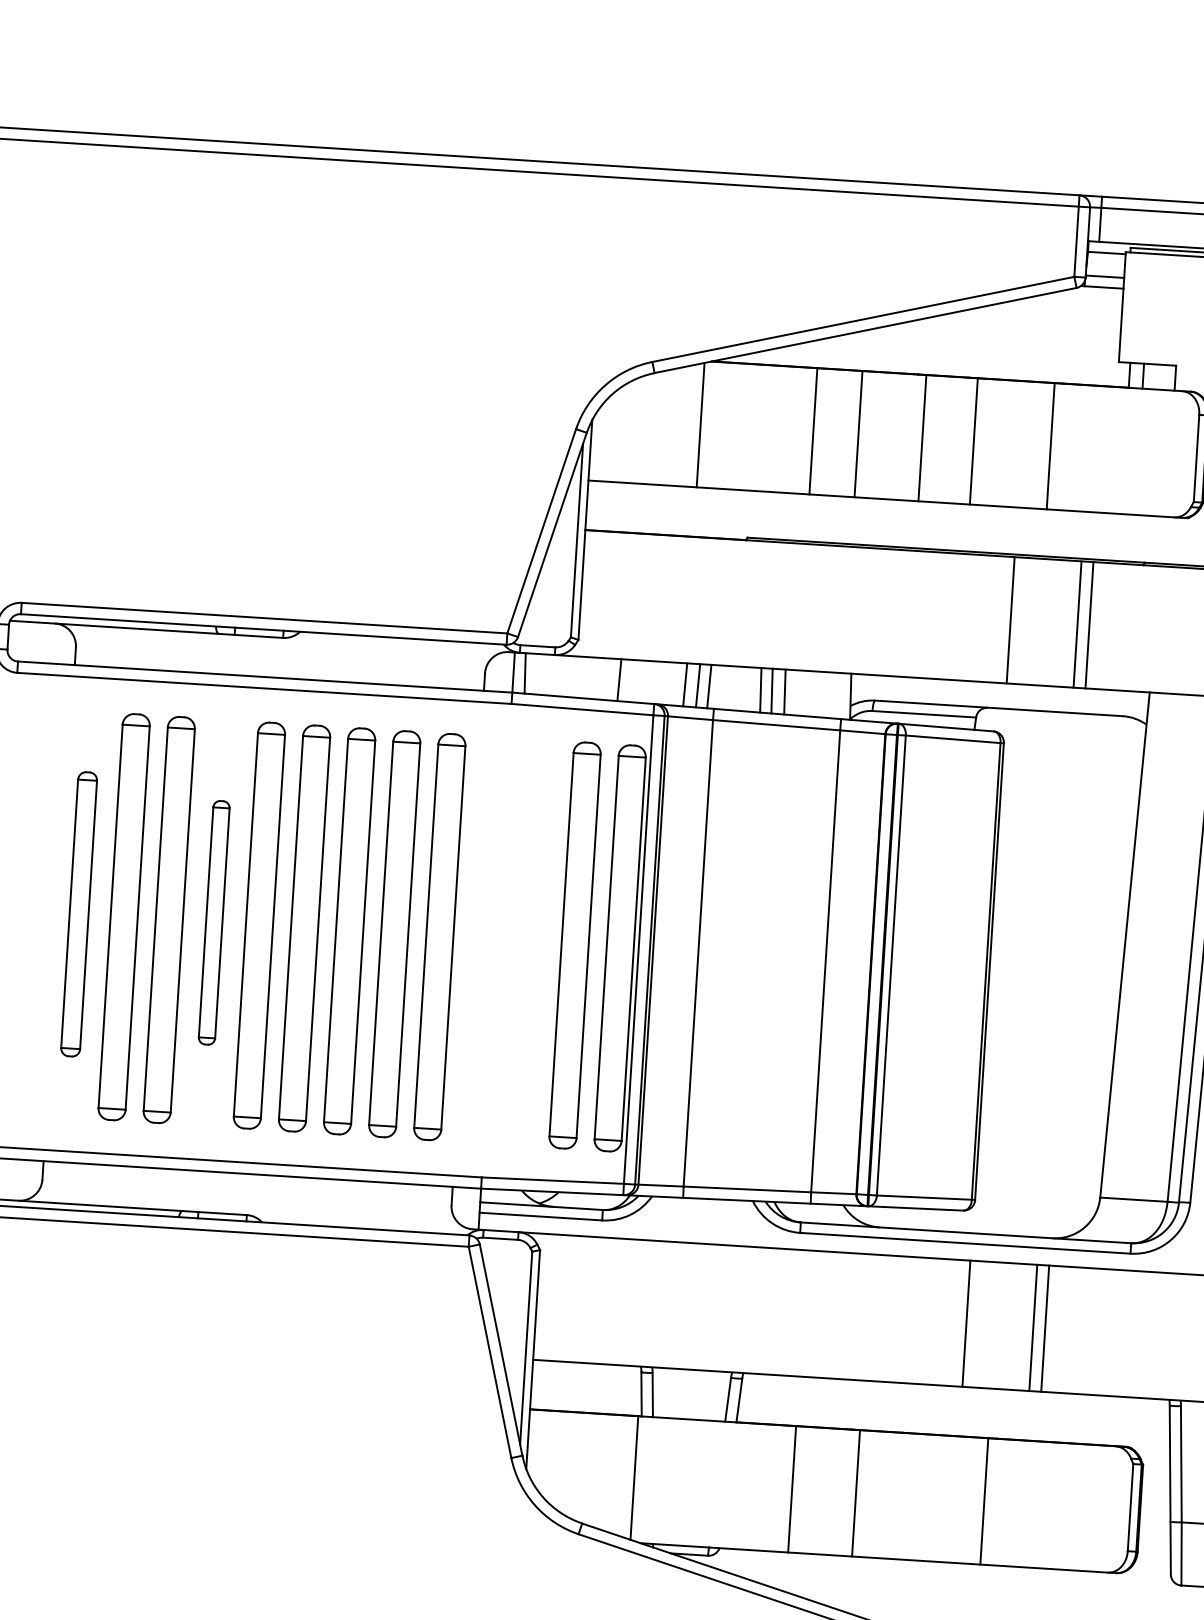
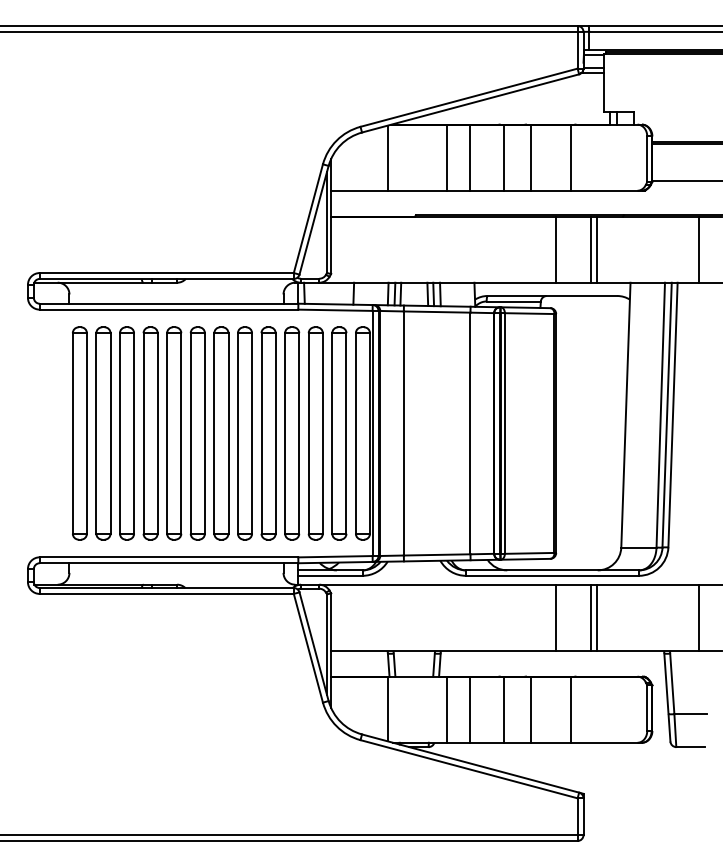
part: (78, 914) -> (79, 433), size x1.43
part: (214, 922) -> (150, 433), size x1.67
part: (506, 941) -> (303, 433), added
line: (746, 1486) -> (446, 709), added
line: (907, 1496) -> (530, 709), added

